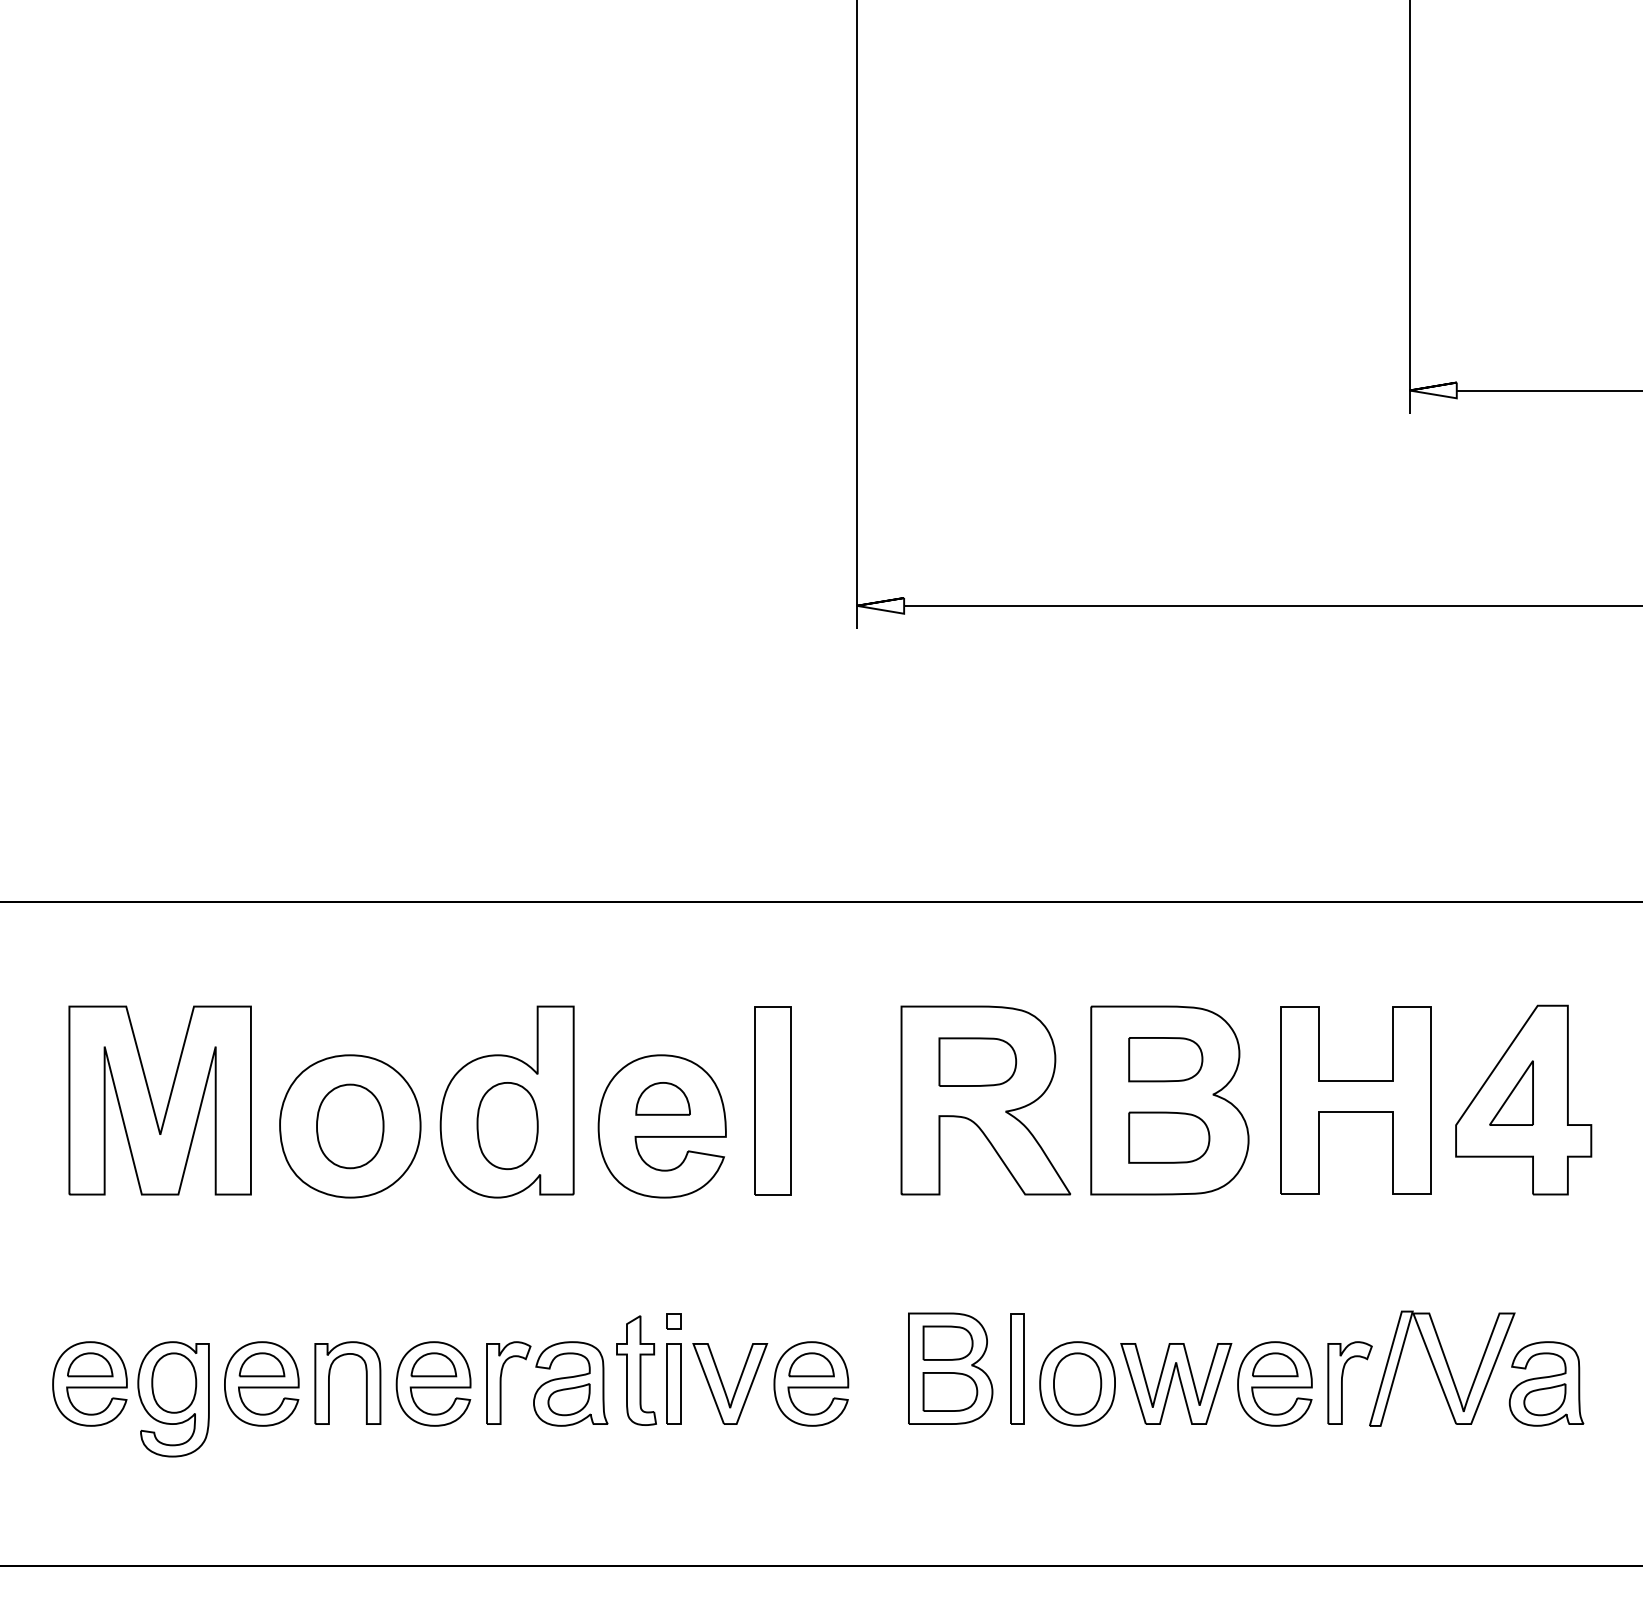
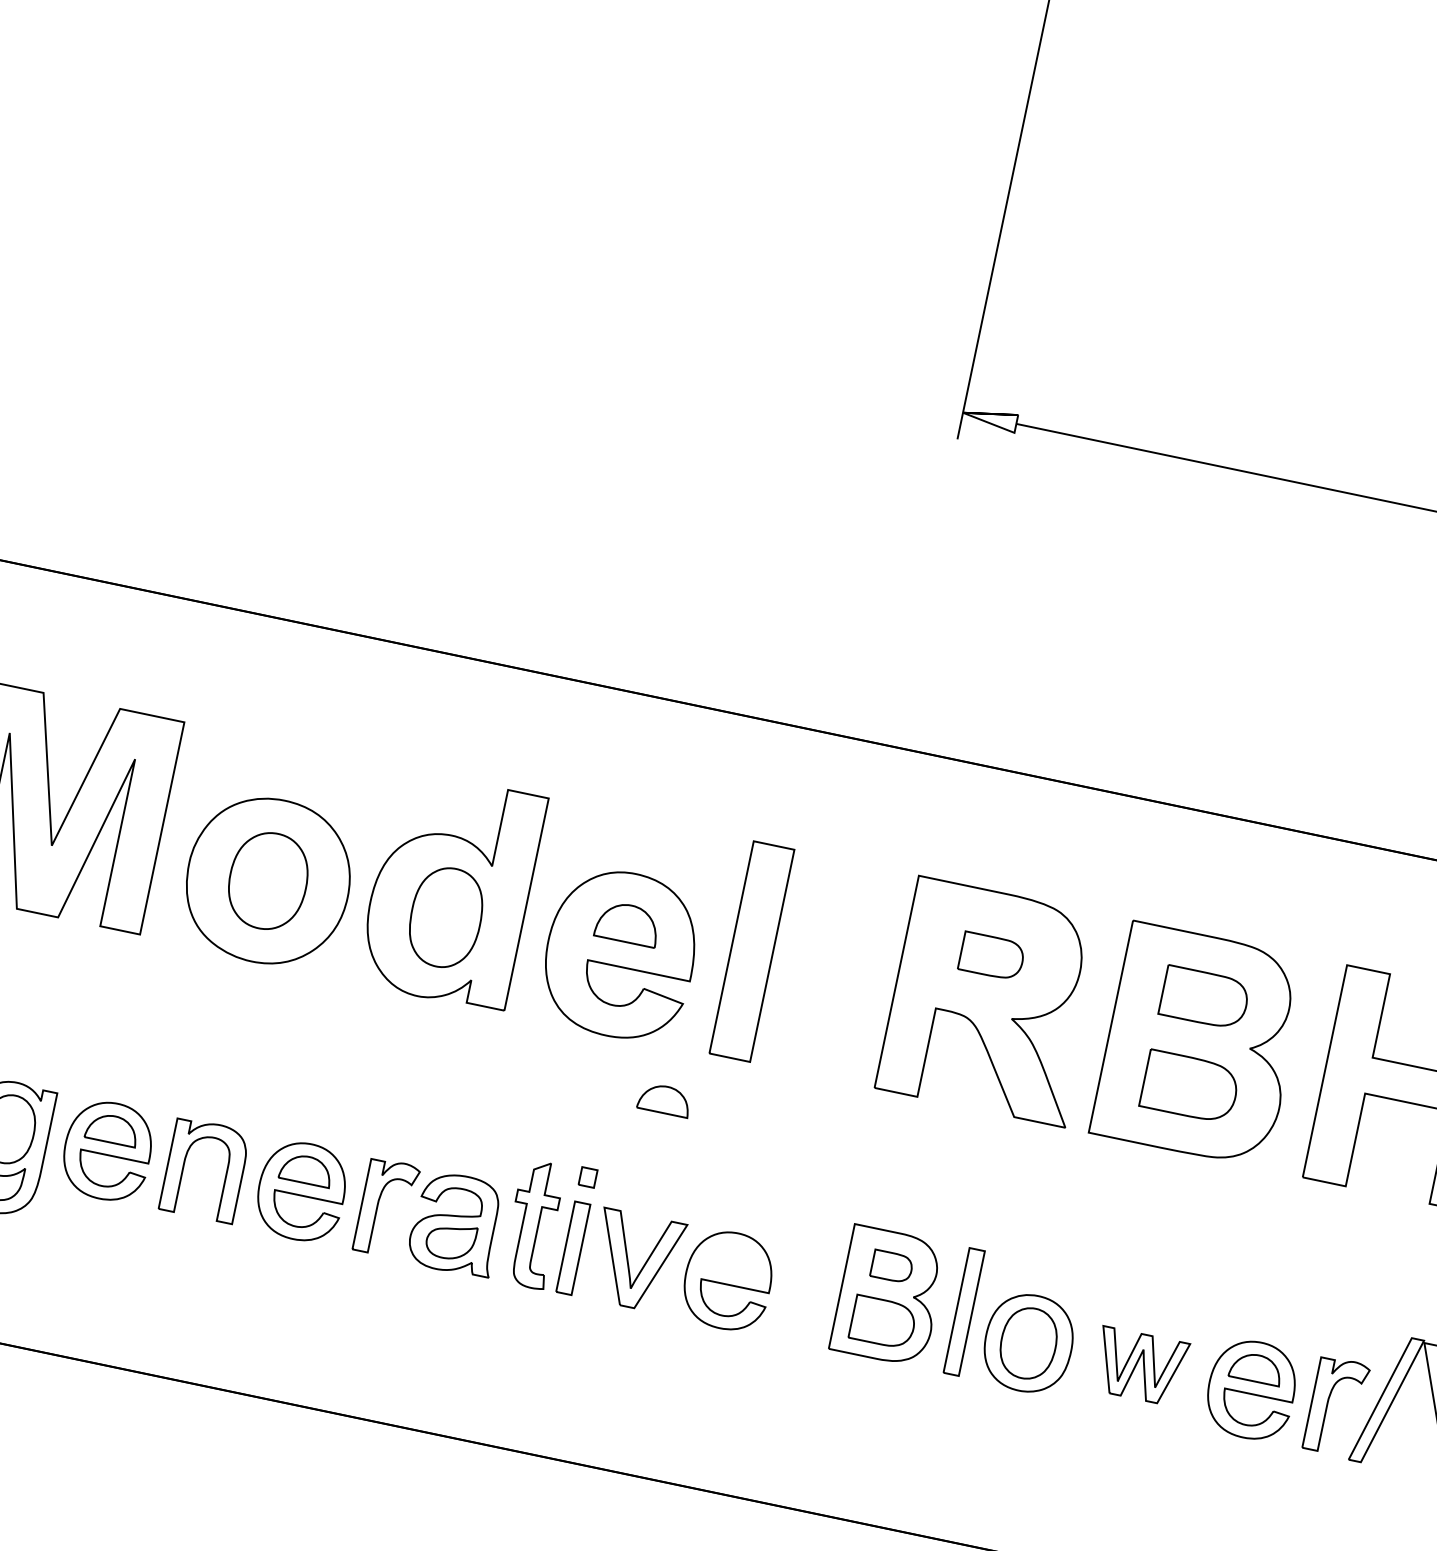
part: (977, 1061) -> (991, 955), size x0.7
part: (947, 1342) -> (891, 1265), size x0.7
part: (811, 1364) -> (664, 1099), moved
part: (1176, 1383) -> (1140, 1366), size x0.7

